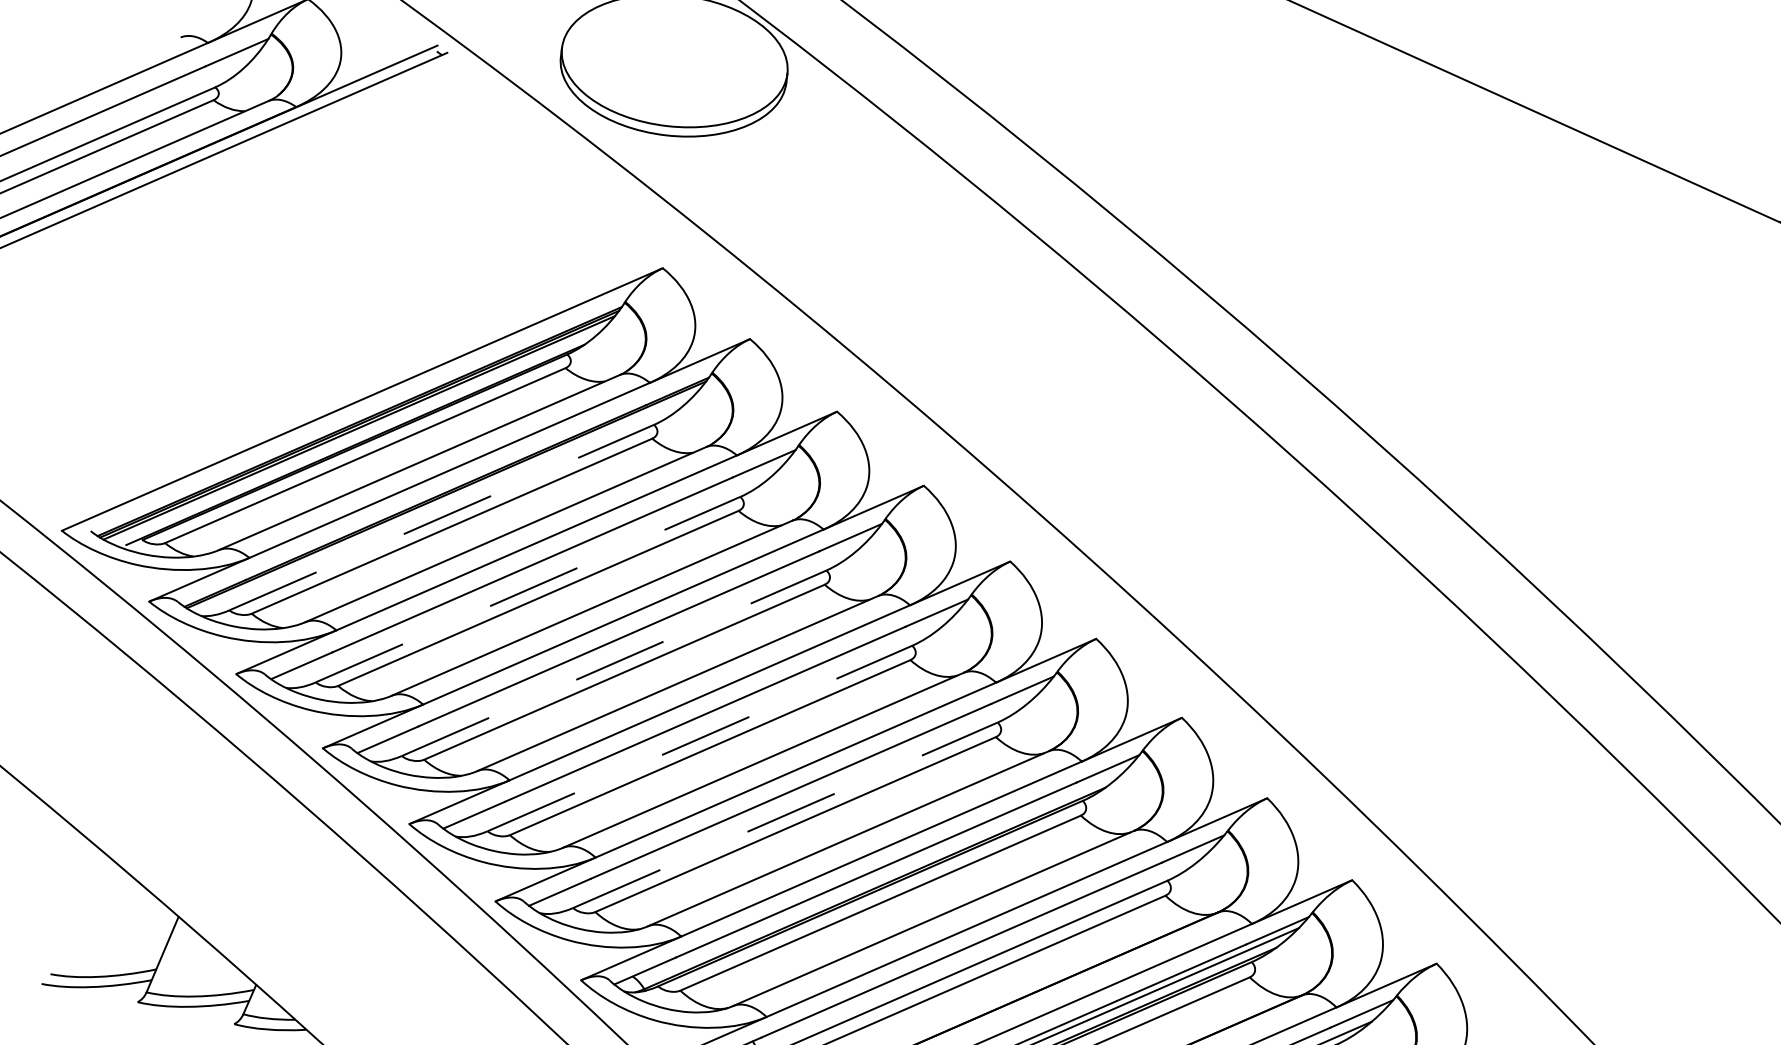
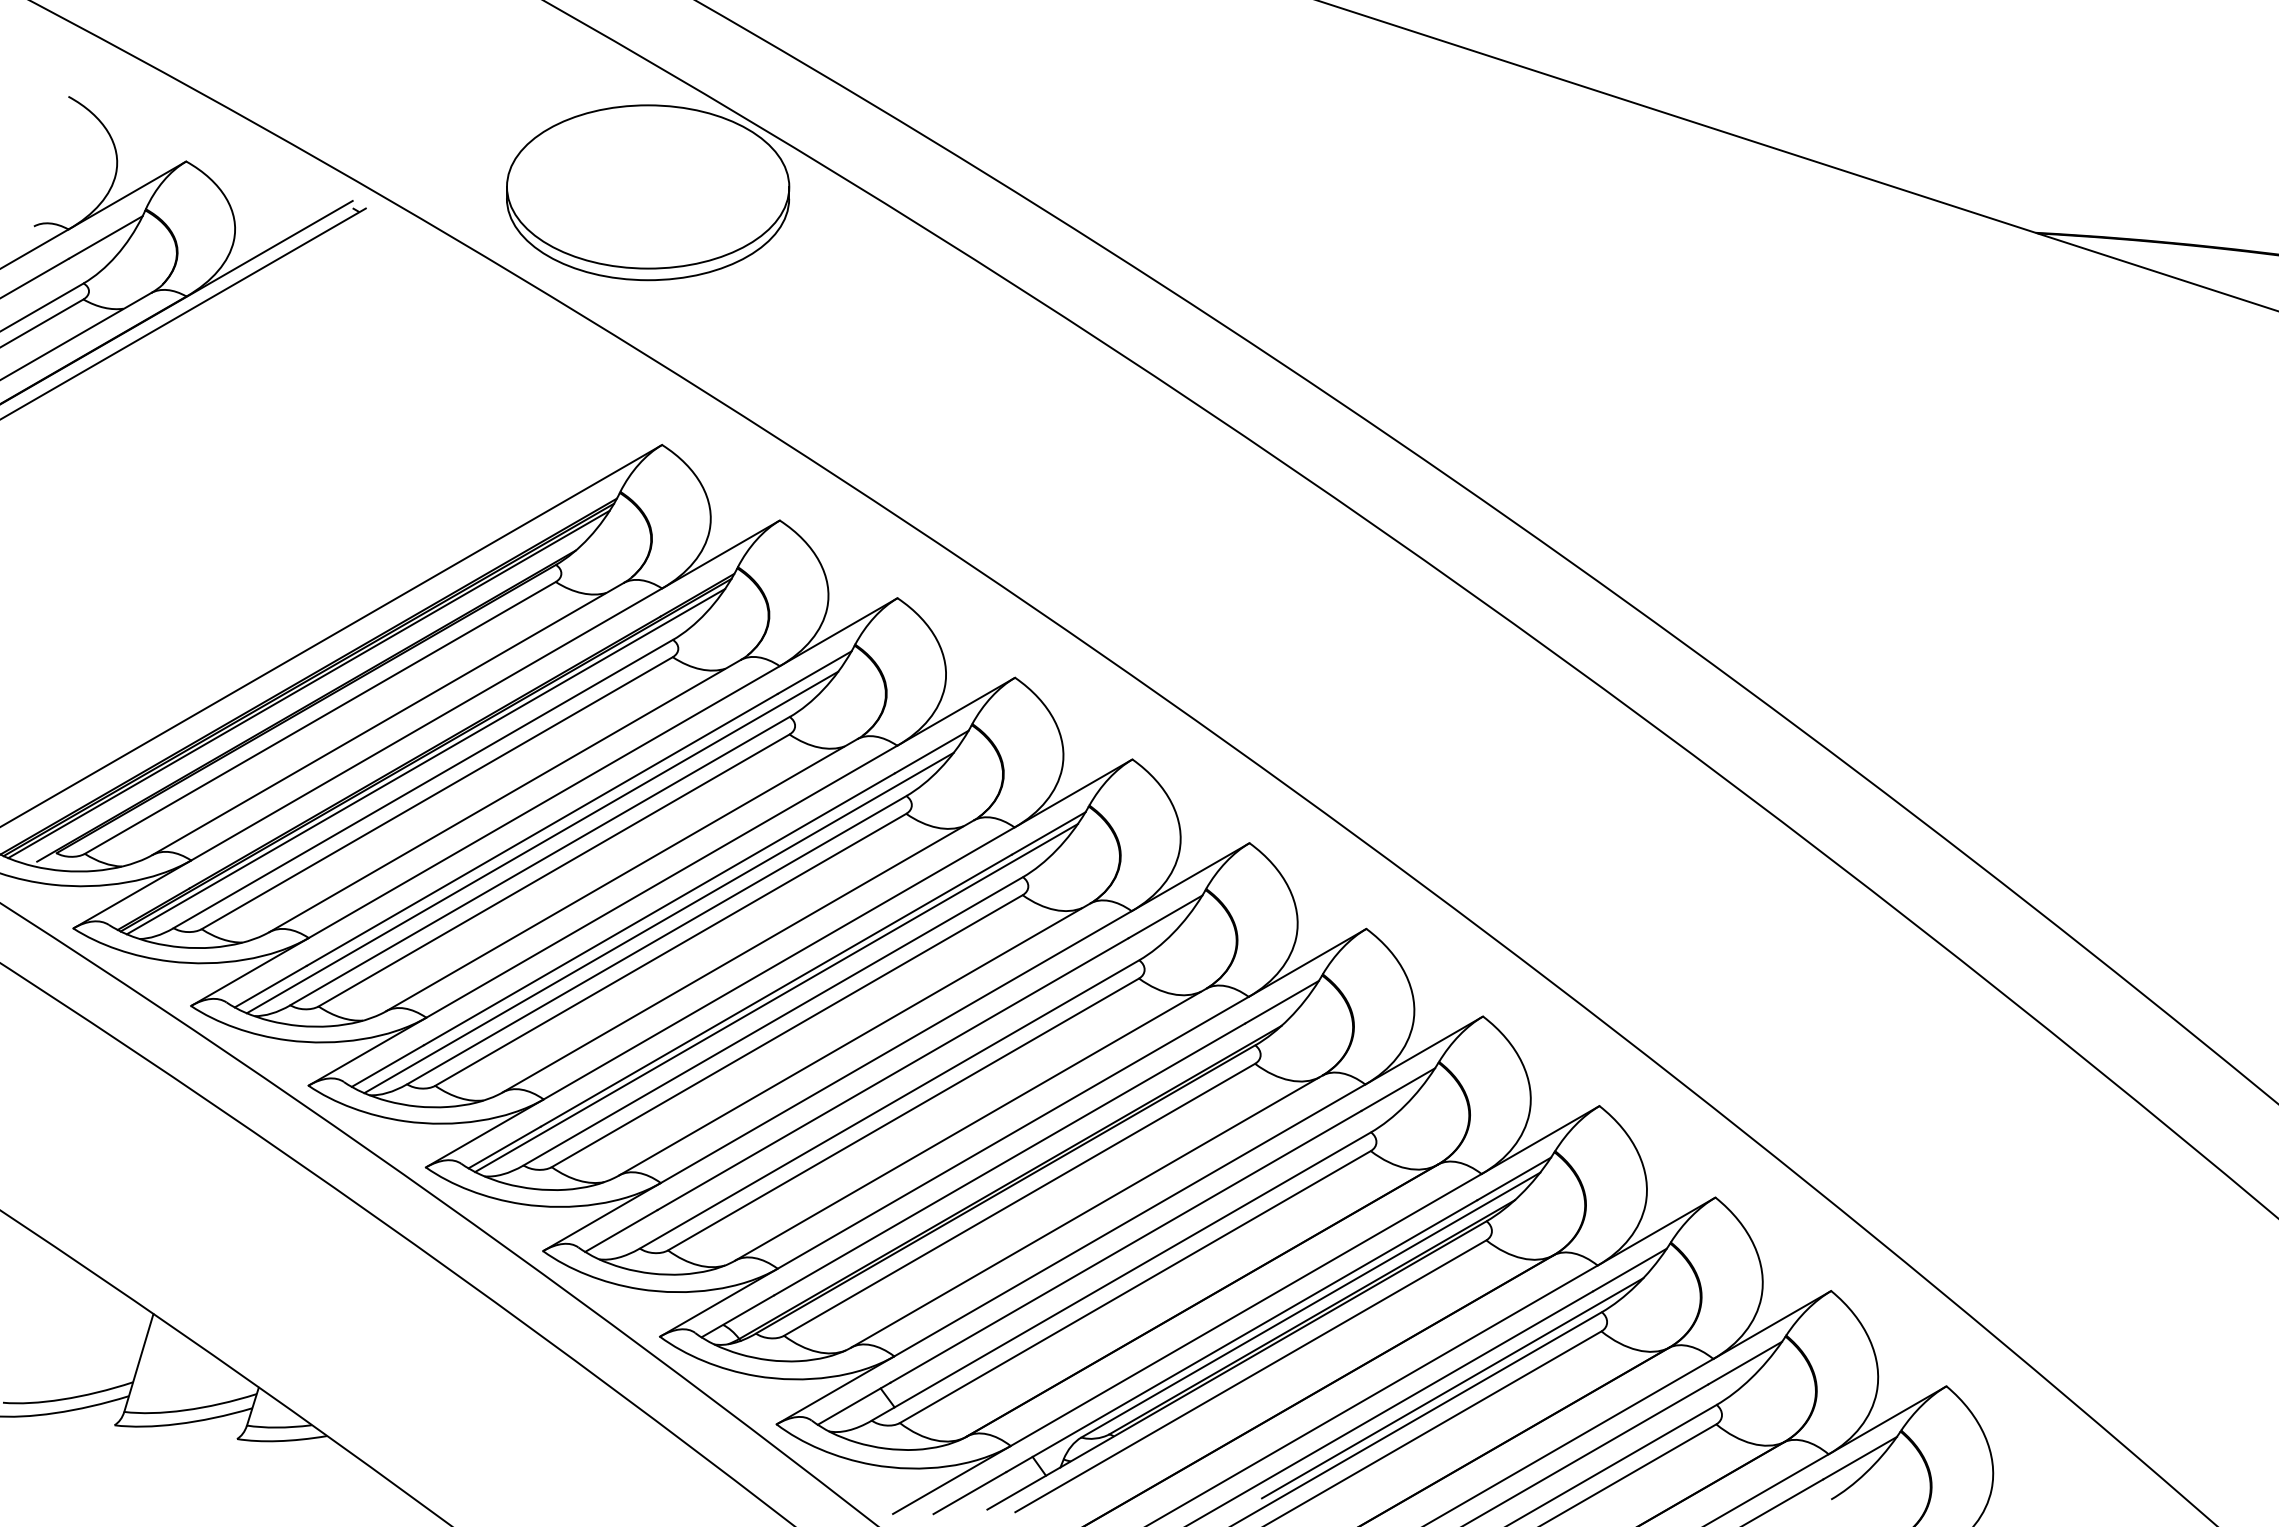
line: (445, 499) -> (425, 761), added
line: (441, 517) -> (423, 783), dashed -> solid
line: (531, 575) -> (542, 842), added
line: (528, 589) -> (540, 860), dashed -> solid
line: (617, 649) -> (658, 922), added
line: (614, 662) -> (657, 939), dashed -> solid
line: (704, 720) -> (776, 998), added
line: (700, 738) -> (773, 1021), dashed -> solid
line: (786, 815) -> (890, 1104), dashed -> solid

